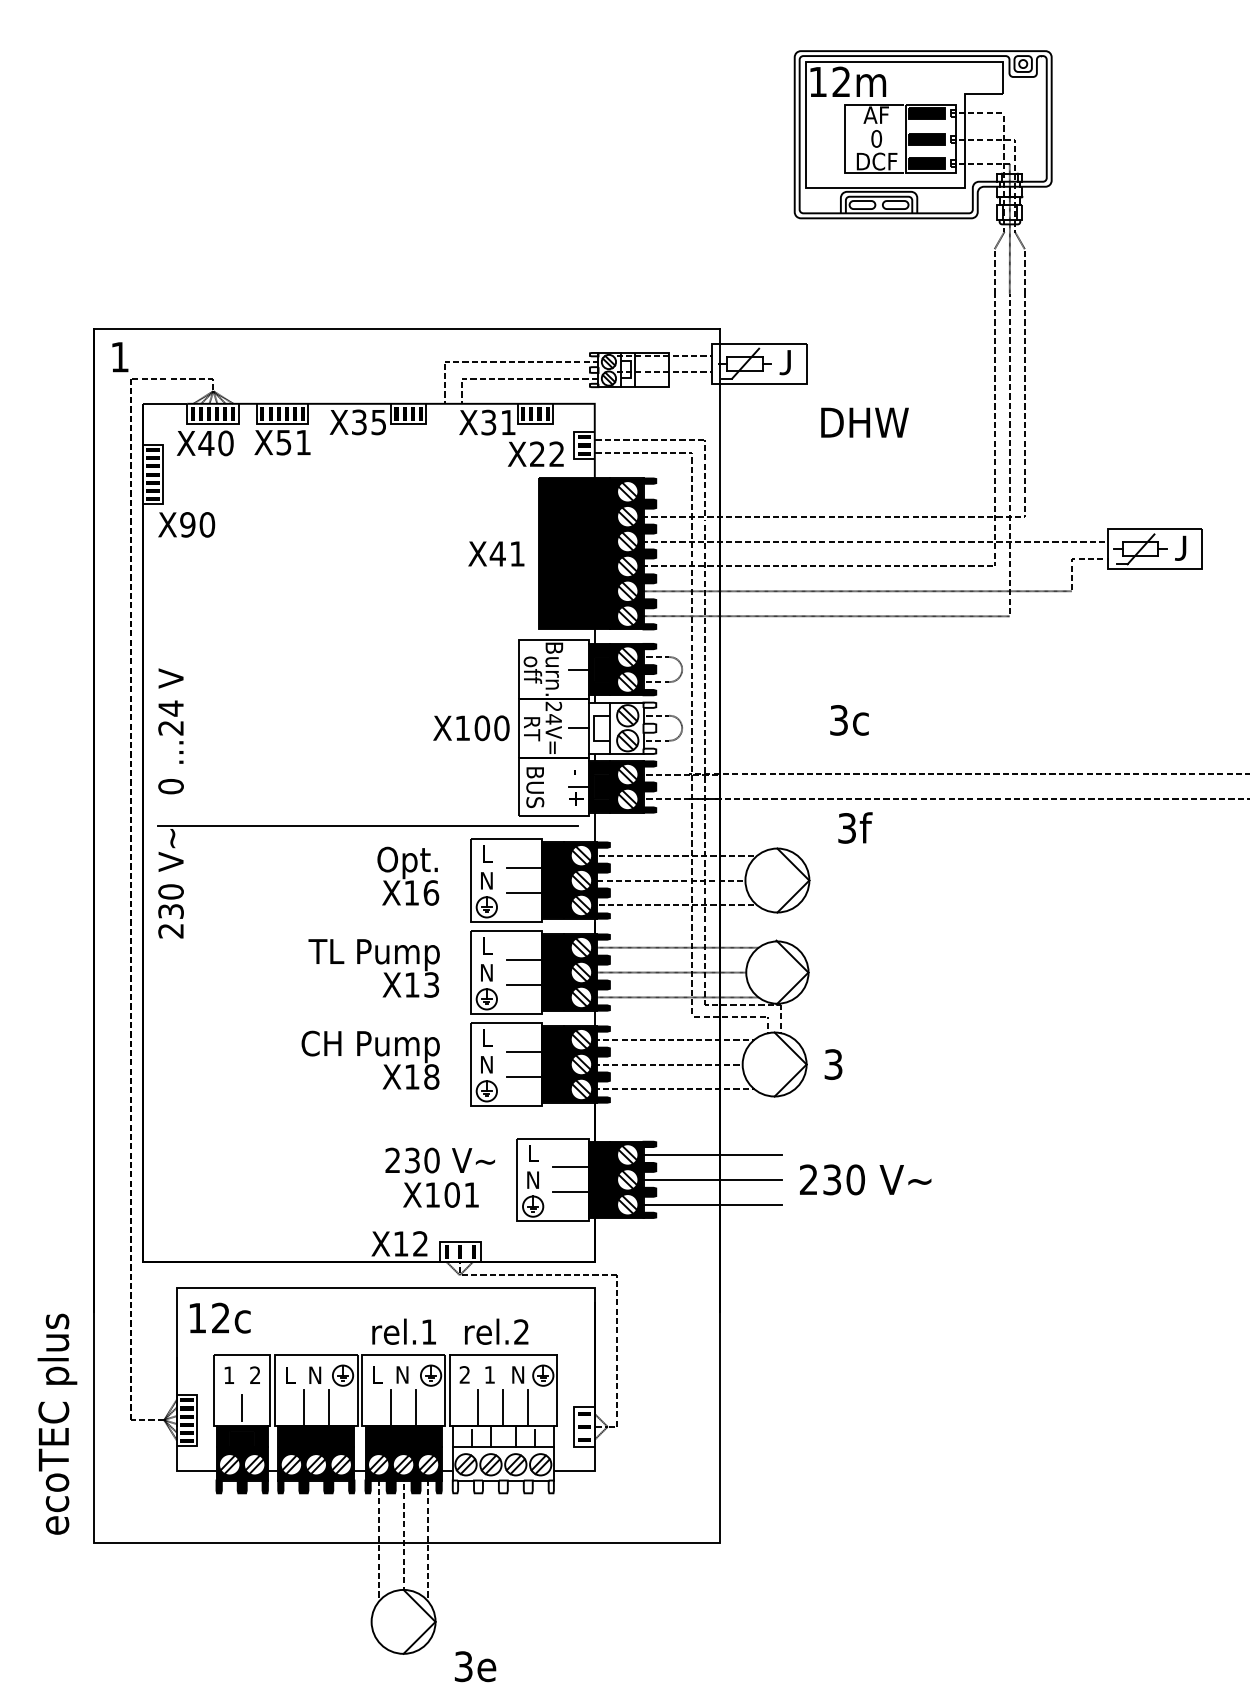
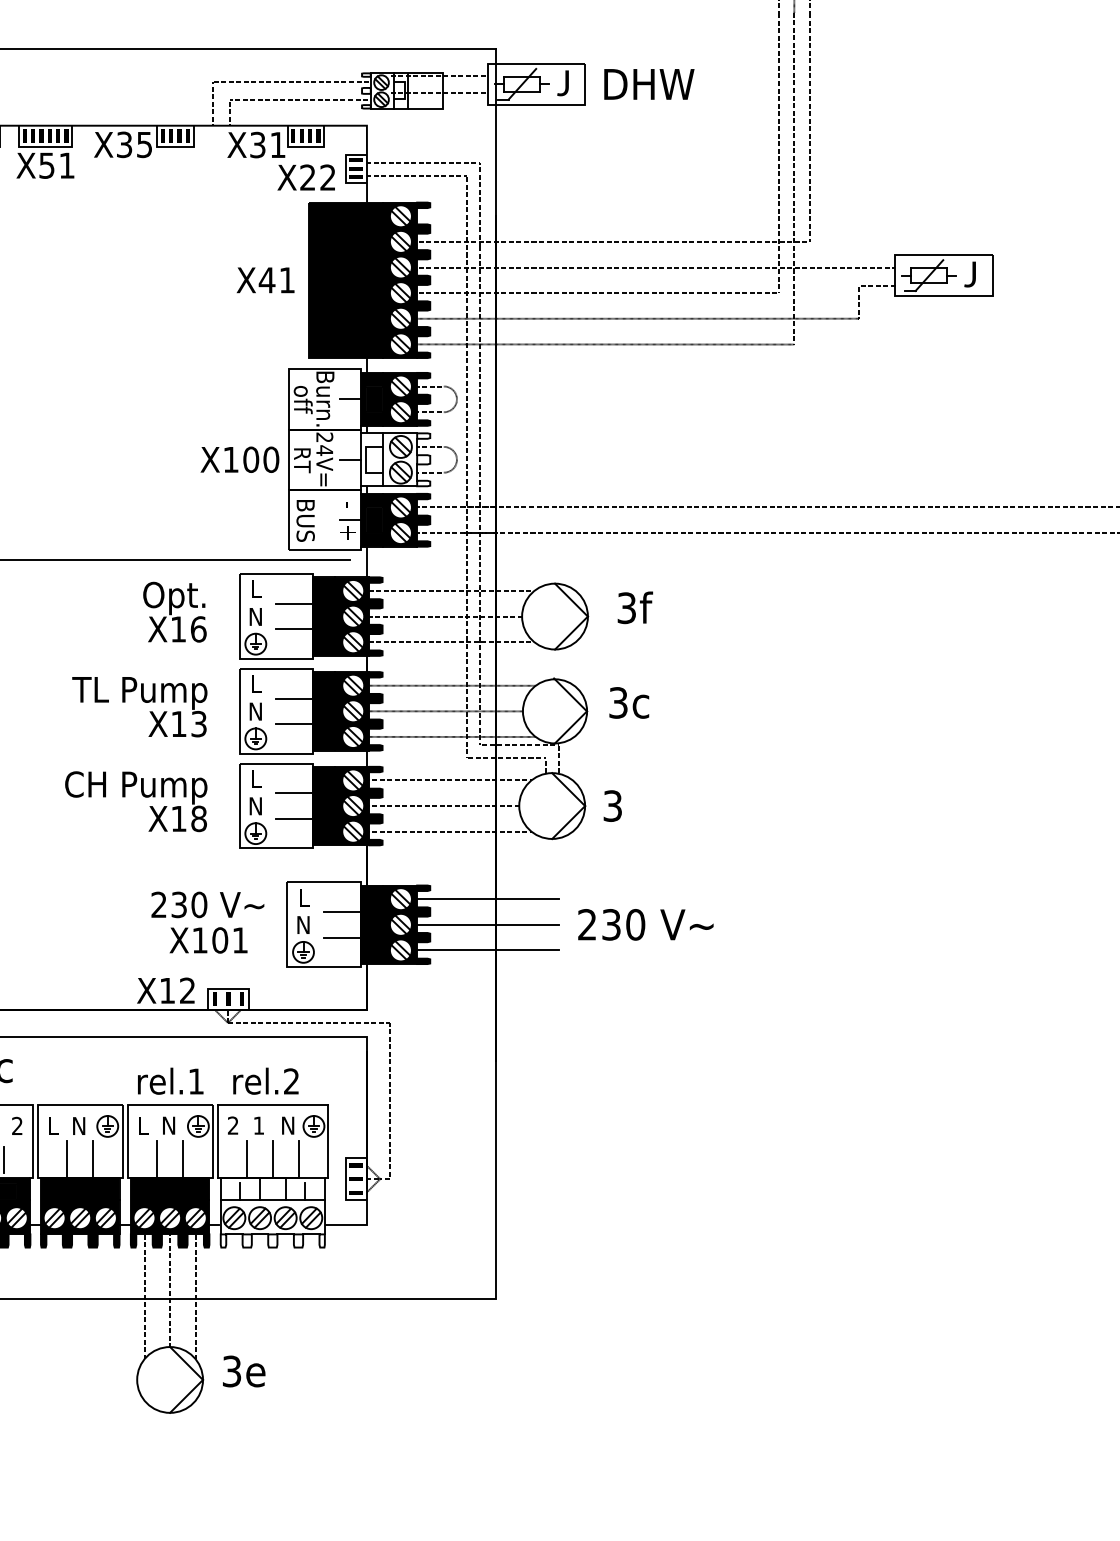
text: (864, 422) -> (648, 84), moved
text: (849, 720) -> (629, 703), moved
text: (855, 827) -> (635, 607), moved
text: (475, 1666) -> (244, 1371), moved

